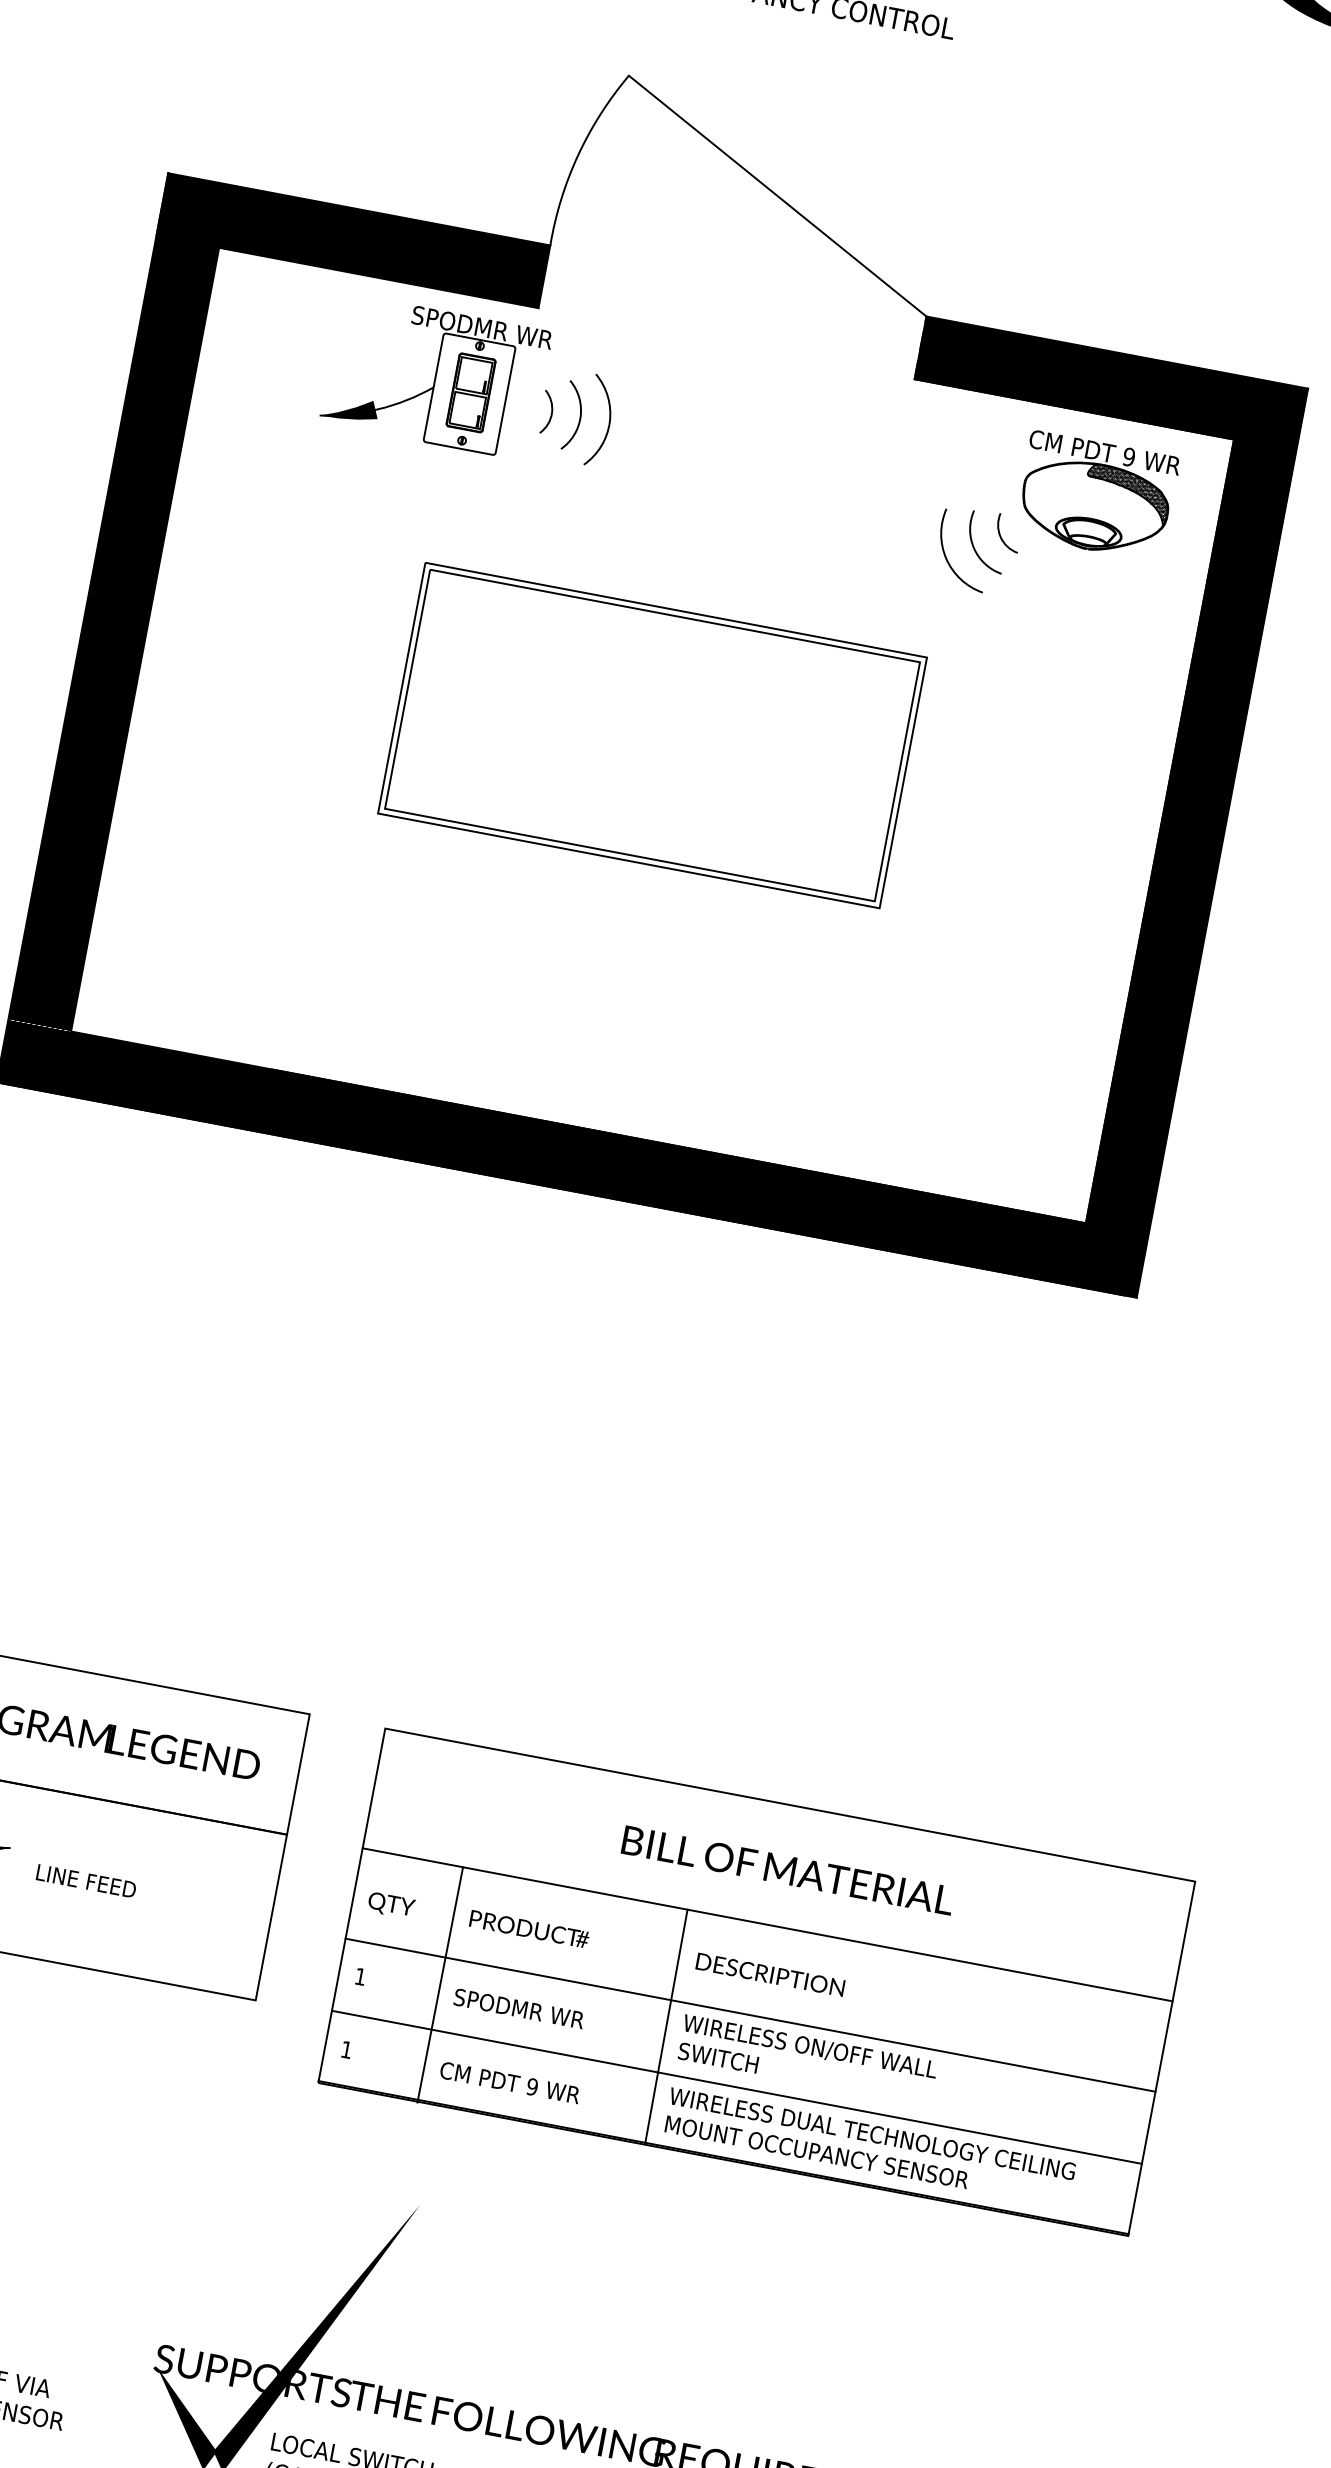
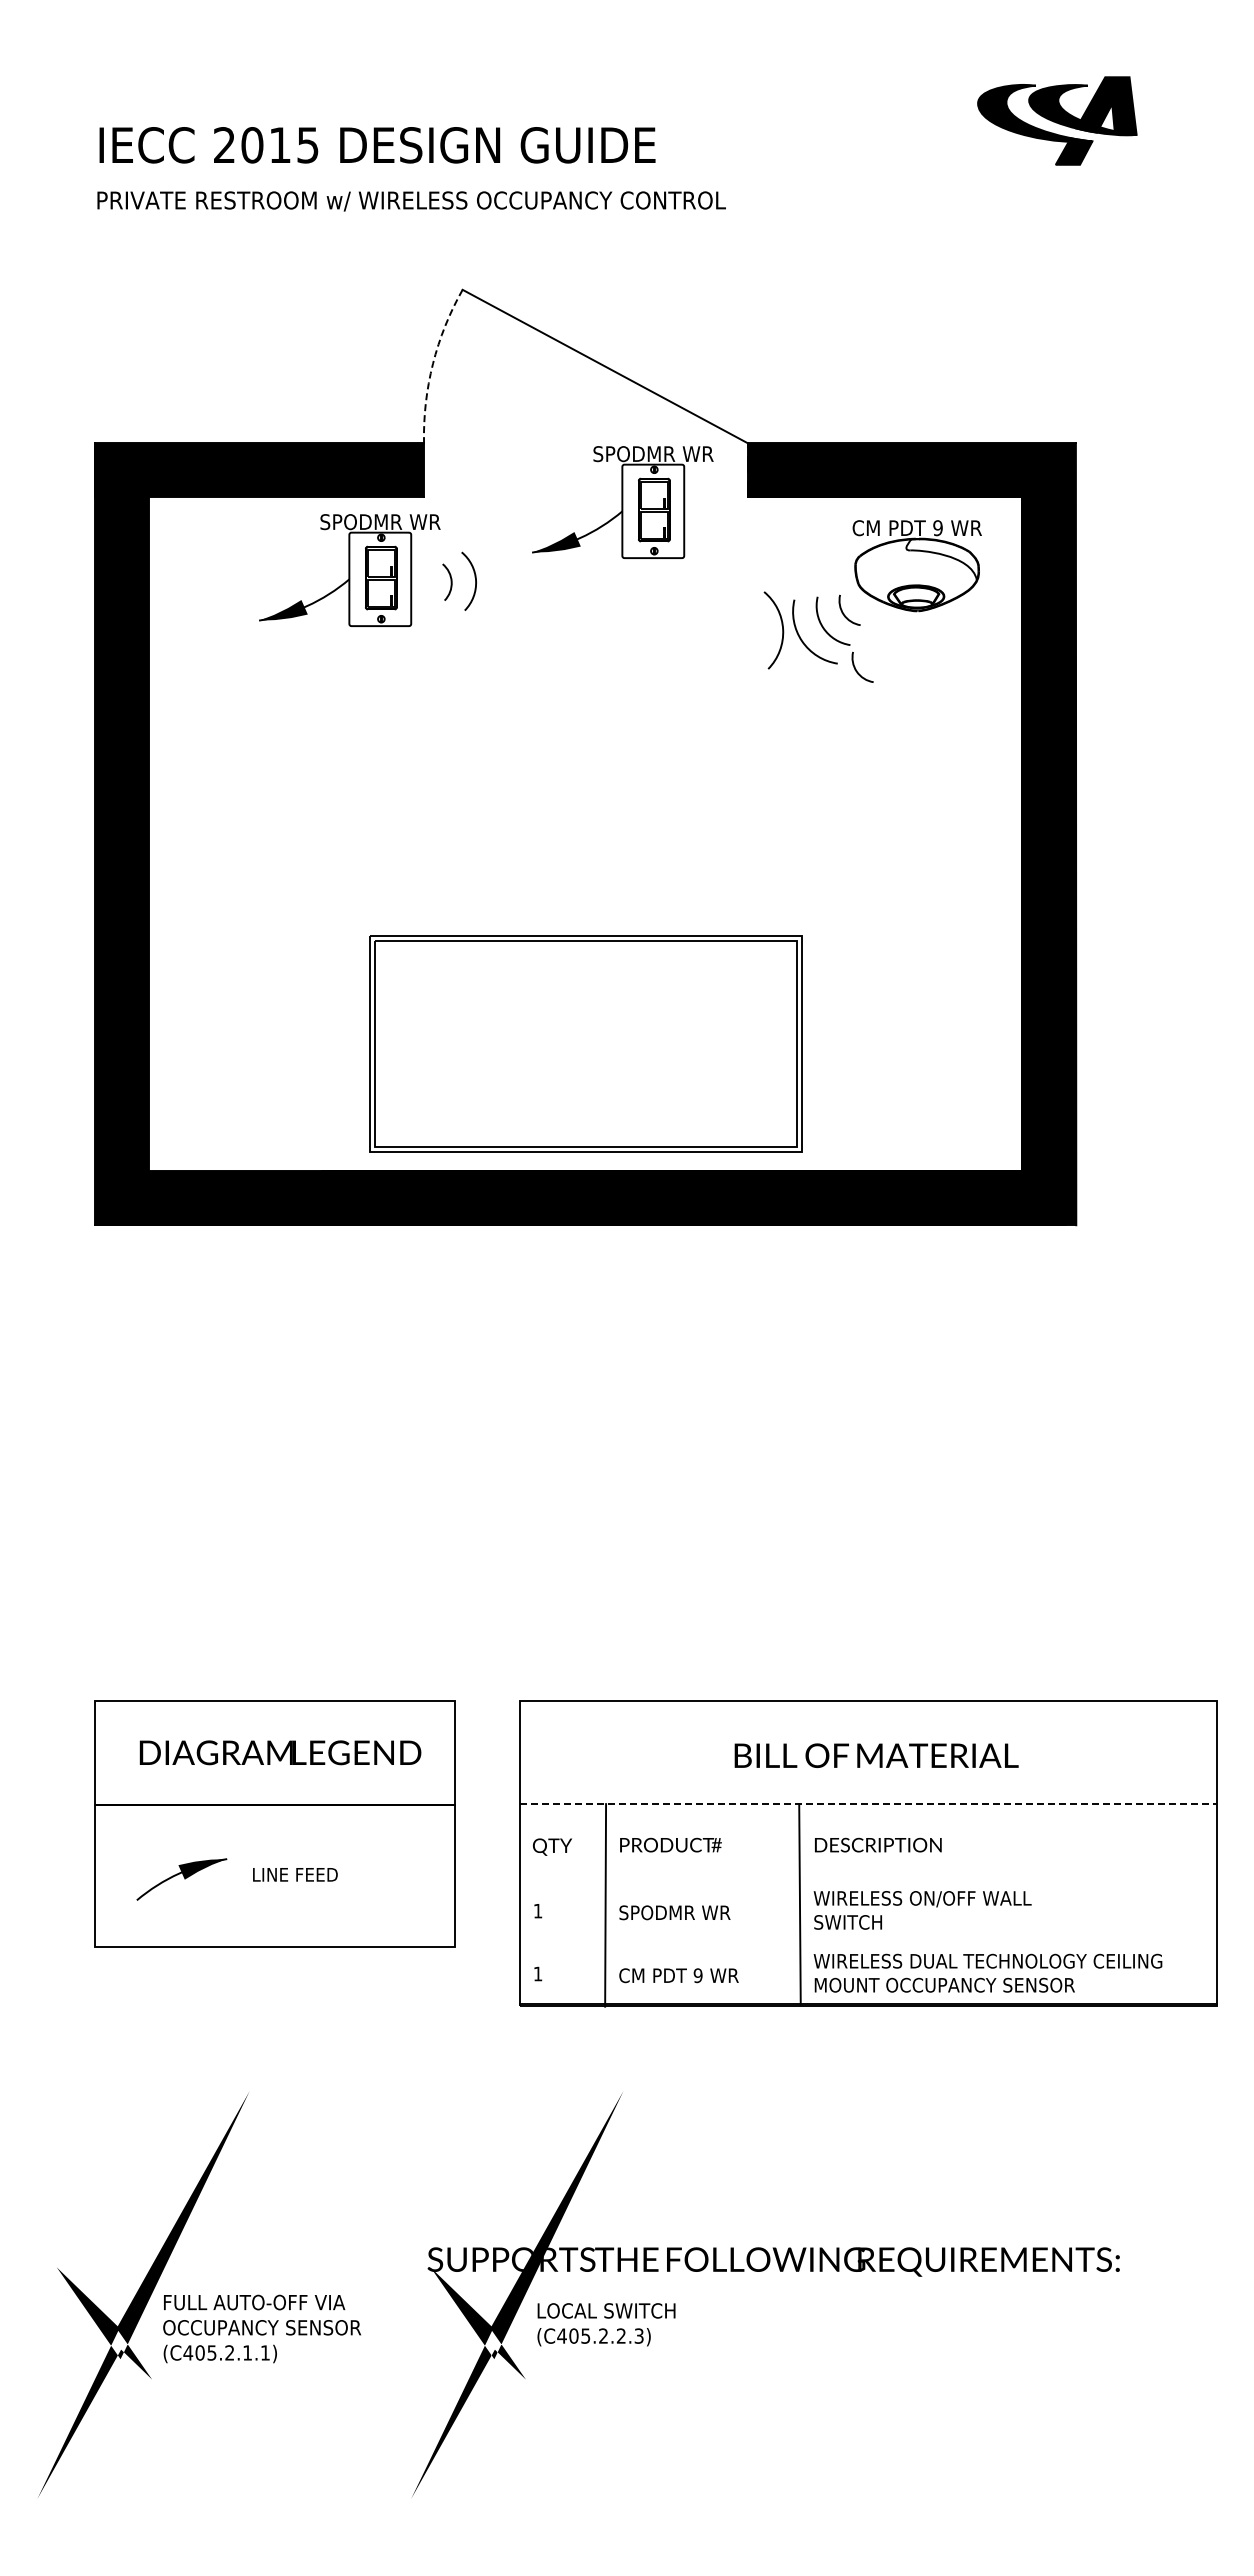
arc: (577, 154) -> (432, 363), solid -> dashed
part: (768, 358) -> (622, 502), added
arc: (608, 423) -> (782, 630), moved
hatch: (1127, 494) -> (942, 559), removed
arc: (1004, 604) -> (857, 670), added
part: (652, 734) -> (585, 1043), moved
line: (767, 1925) -> (868, 1804), solid -> dashed
line: (749, 2014) -> (867, 1881), removed
line: (736, 2086) -> (867, 1943), removed

